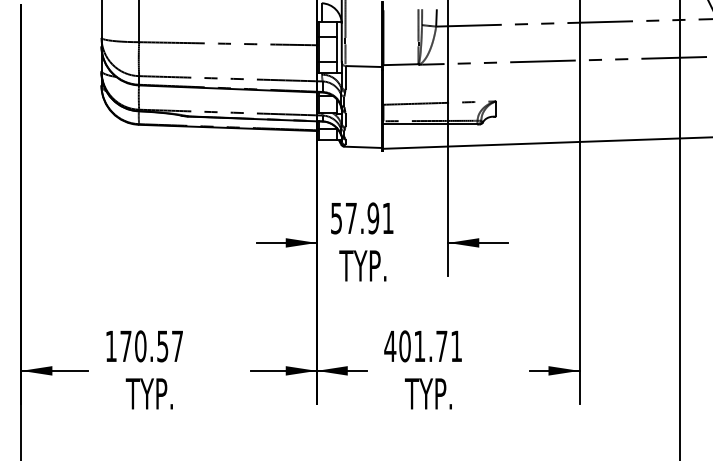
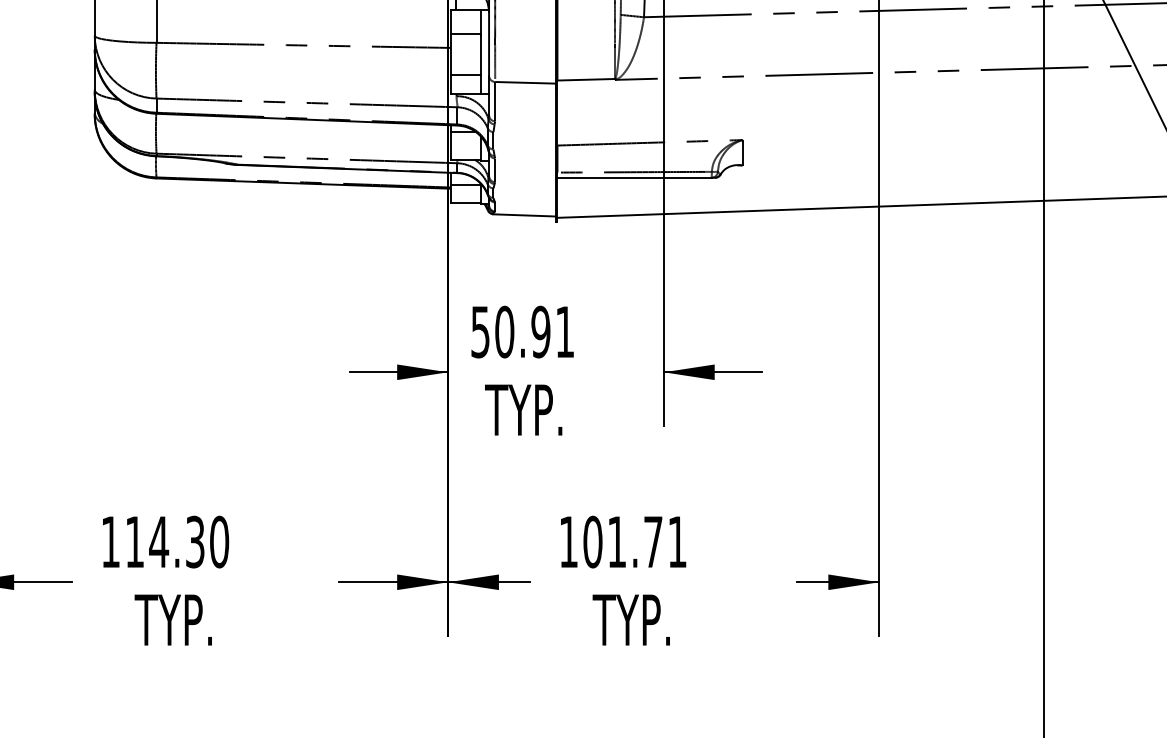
text: (351, 218) -> (505, 332), 57.91 -> 50.91
text: (390, 345) -> (569, 540), 401.71 -> 101.71
text: (151, 346) -> (176, 542), 170.57 -> 114.30

